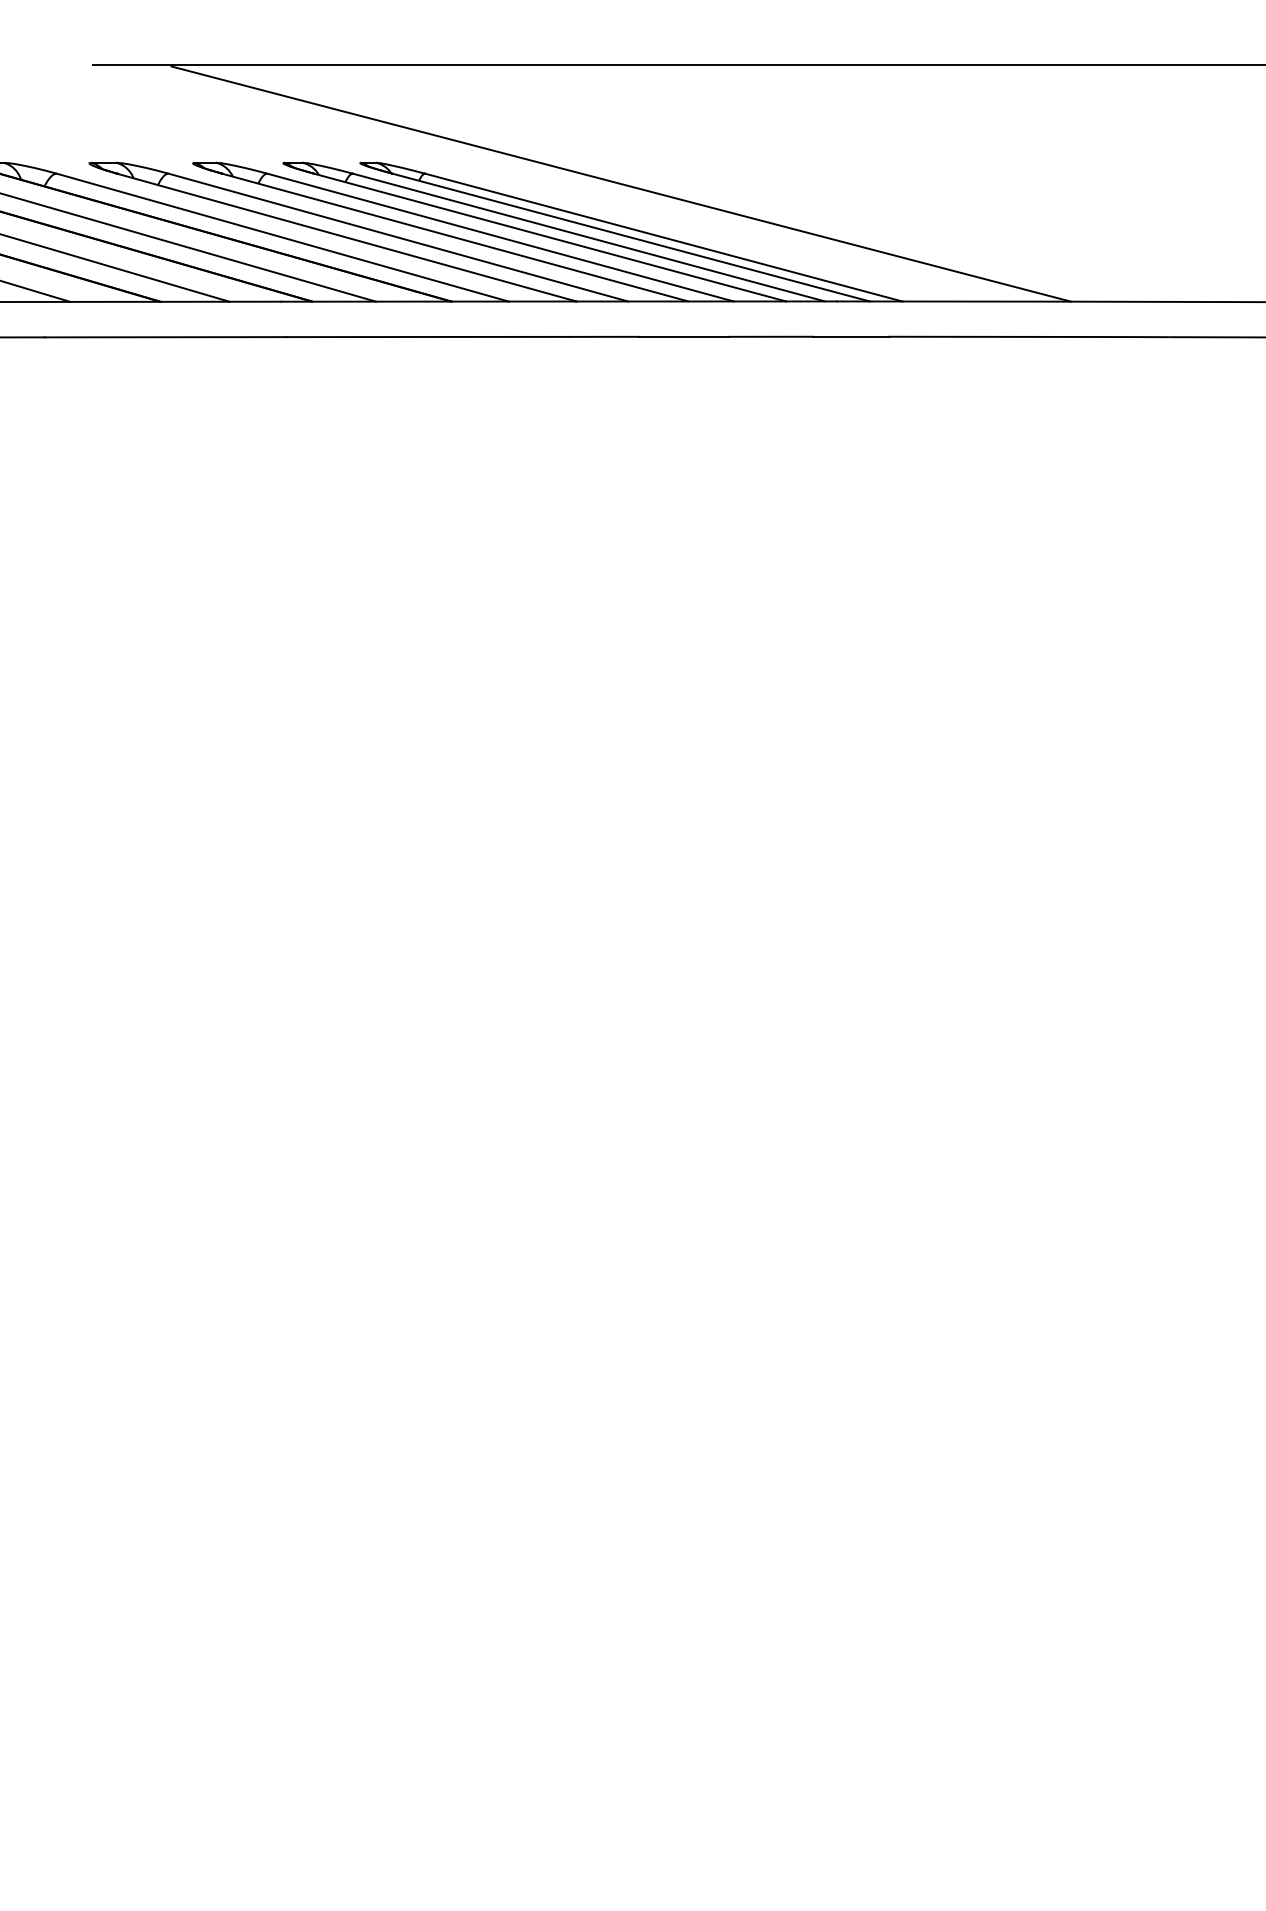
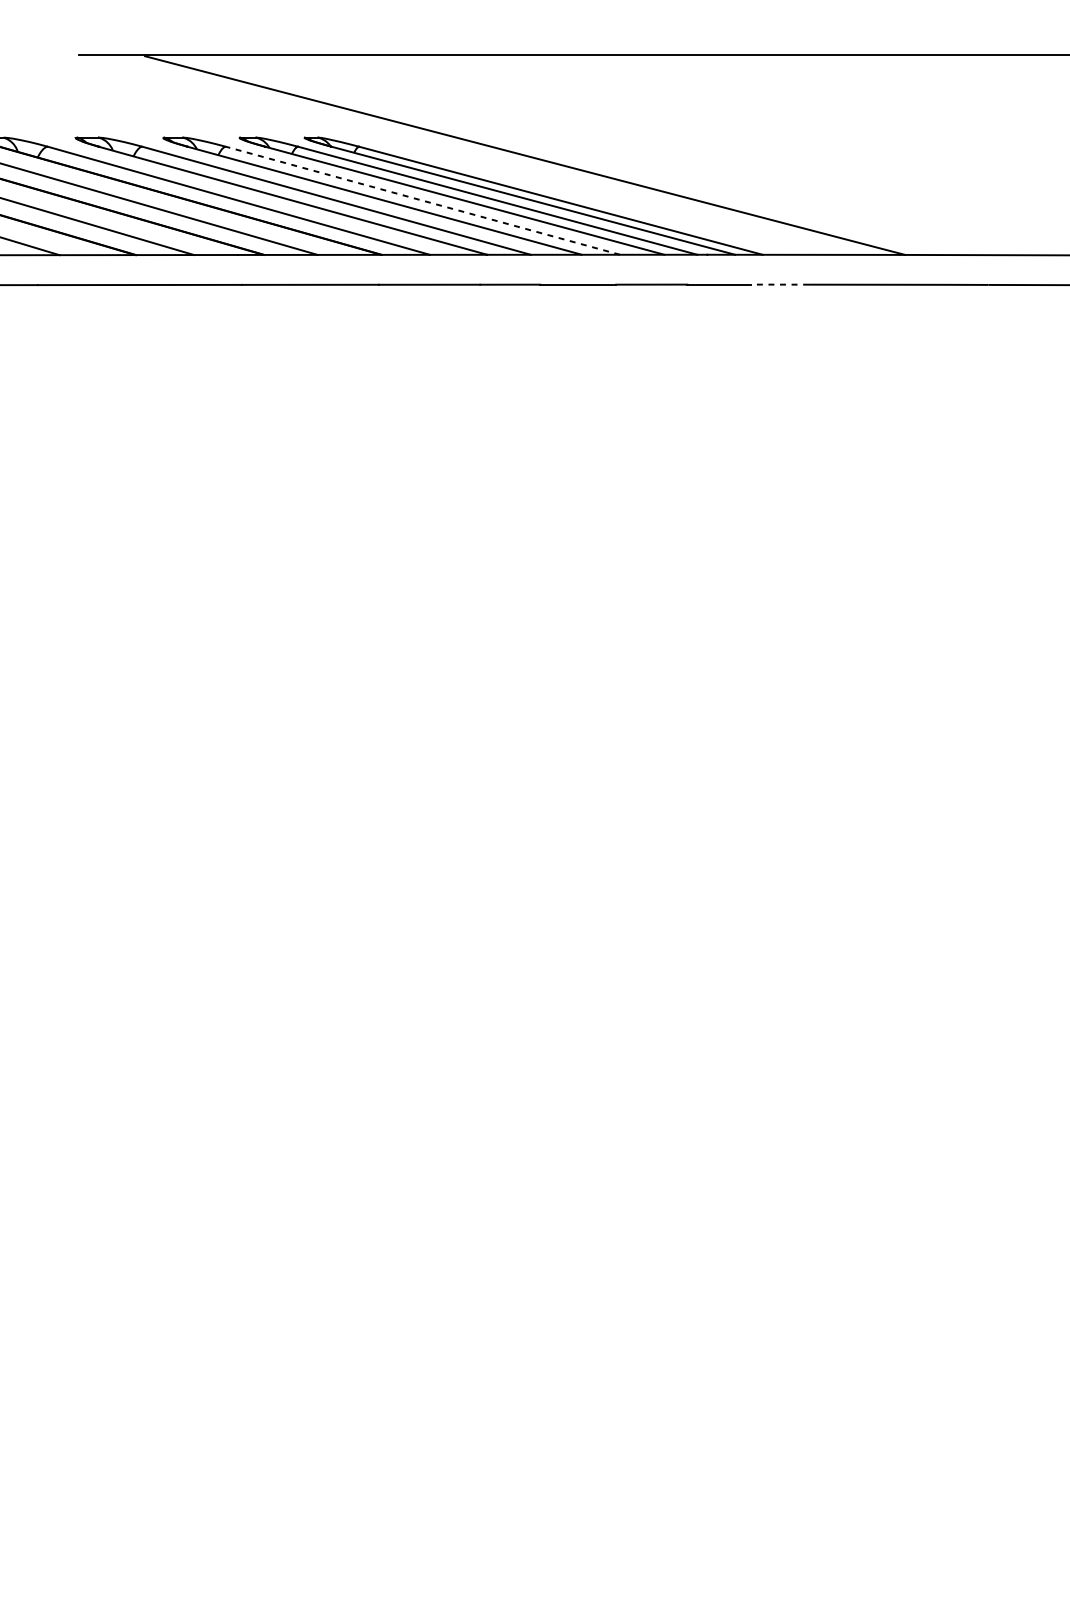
line: (500, 237) -> (423, 200), solid -> dashed
line: (922, 336) -> (779, 284), solid -> dashed

